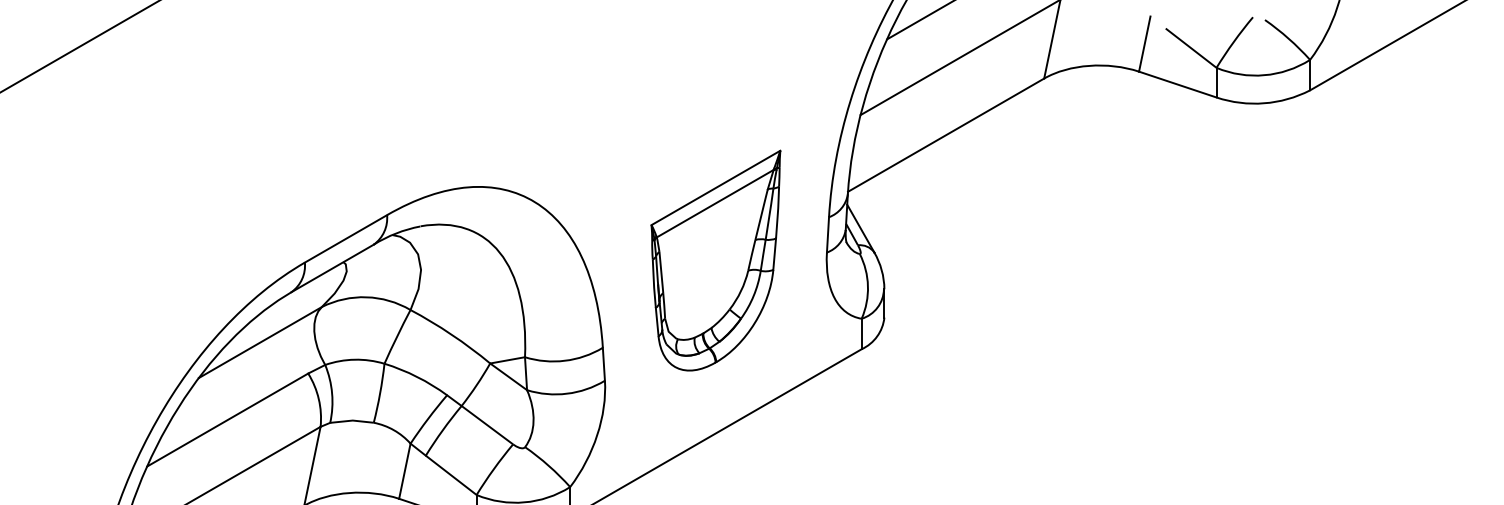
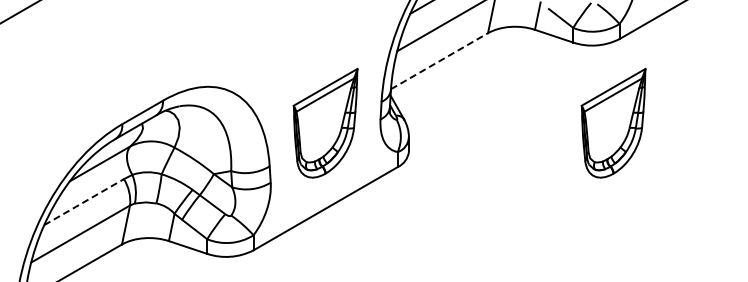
line: (946, 133) -> (439, 60), solid -> dashed
part: (1297, 259) -> (613, 122), added
line: (228, 420) -> (84, 202), solid -> dashed

